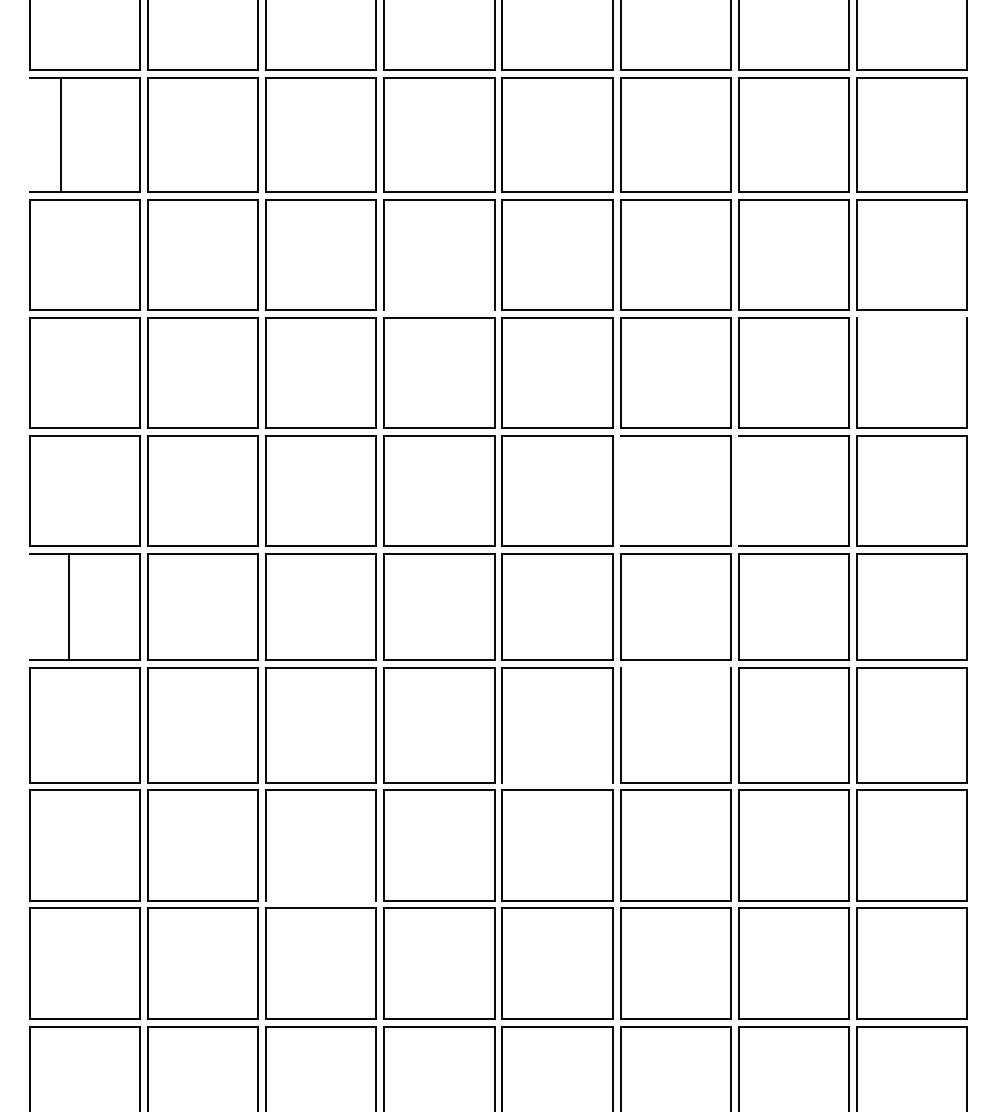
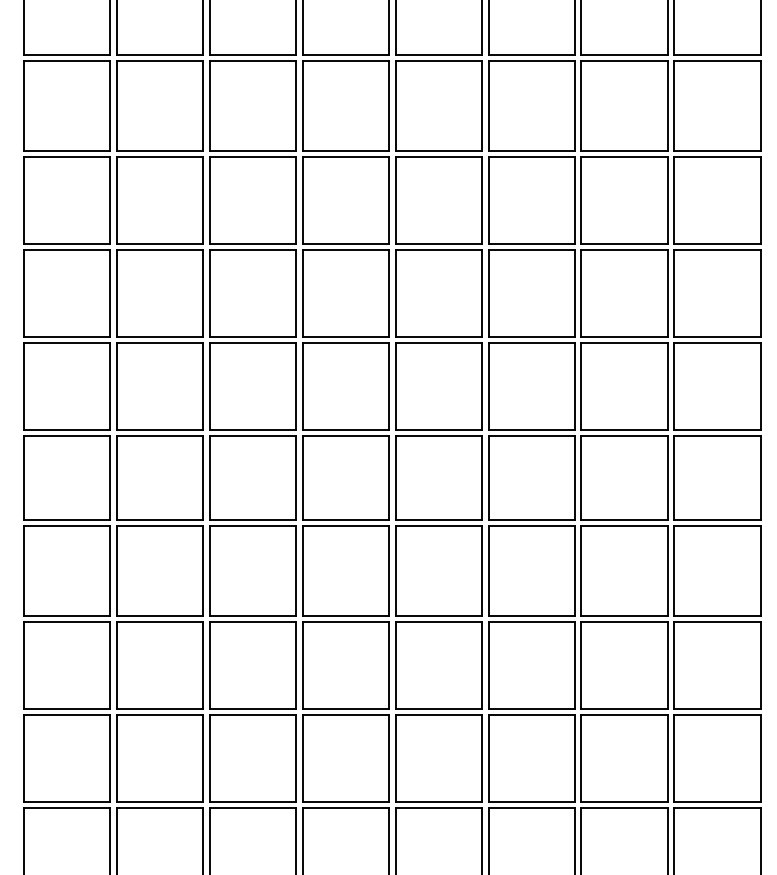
line: (61, 134) -> (23, 105), moved
line: (439, 310) -> (345, 244), added
line: (911, 318) -> (717, 250), added
line: (620, 491) -> (488, 386), added
line: (738, 491) -> (581, 386), added
line: (69, 607) -> (23, 478), moved
line: (675, 668) -> (531, 526), added
line: (557, 782) -> (438, 615), added
line: (321, 900) -> (253, 708), added

